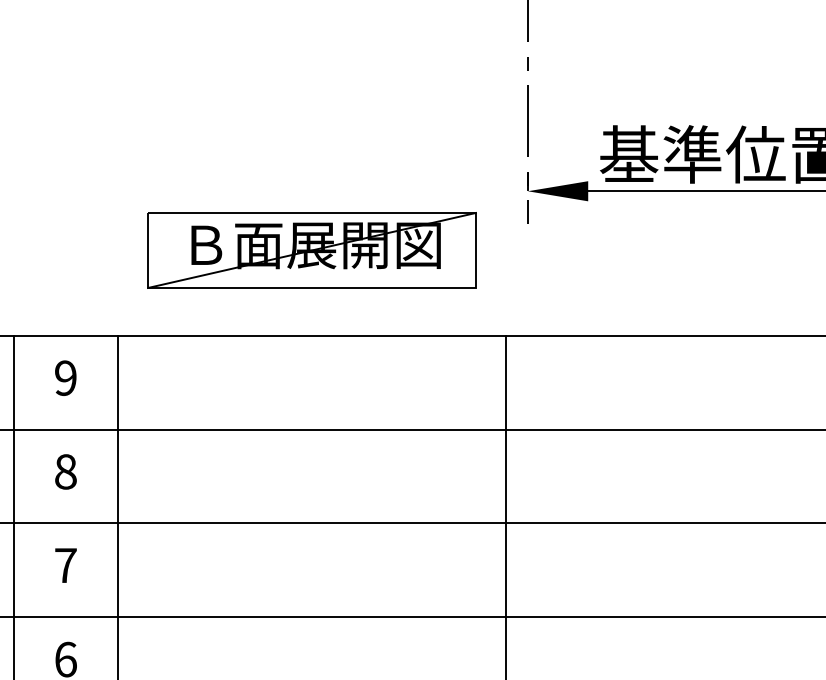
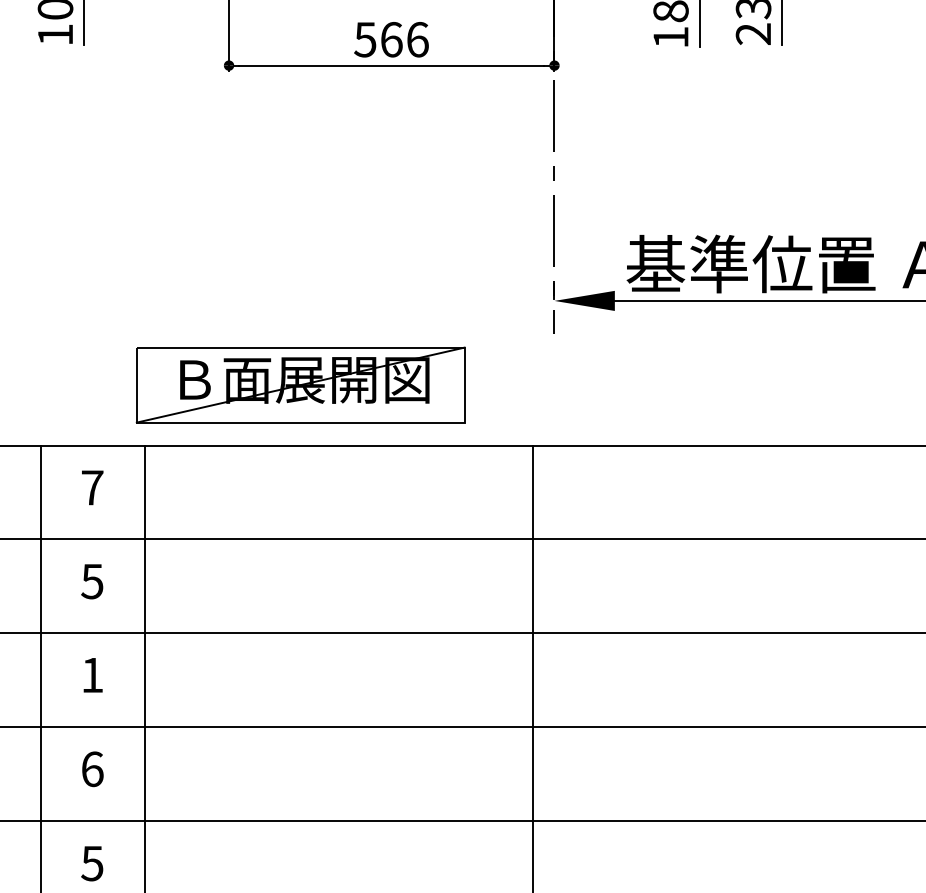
part: (311, 249) -> (300, 384), moved
text: (65, 377) -> (92, 487), 9 -> 7
text: (65, 471) -> (92, 581), 8 -> 5
text: (65, 565) -> (92, 675), 7 -> 1

